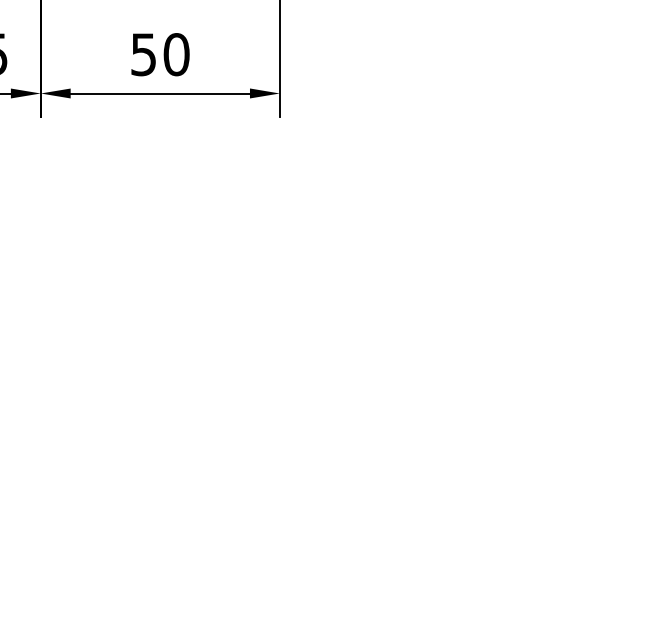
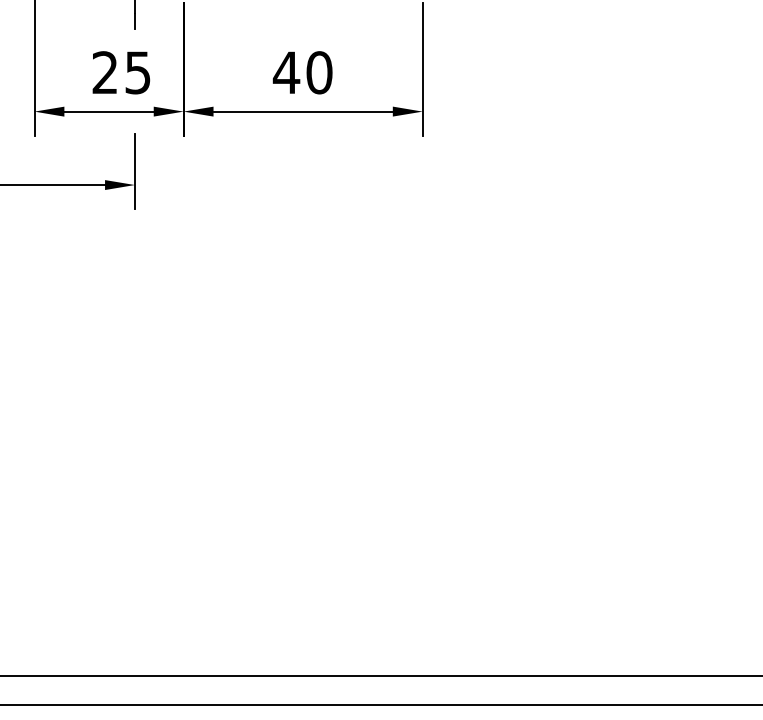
text: (143, 54) -> (286, 72), 50 -> 40

